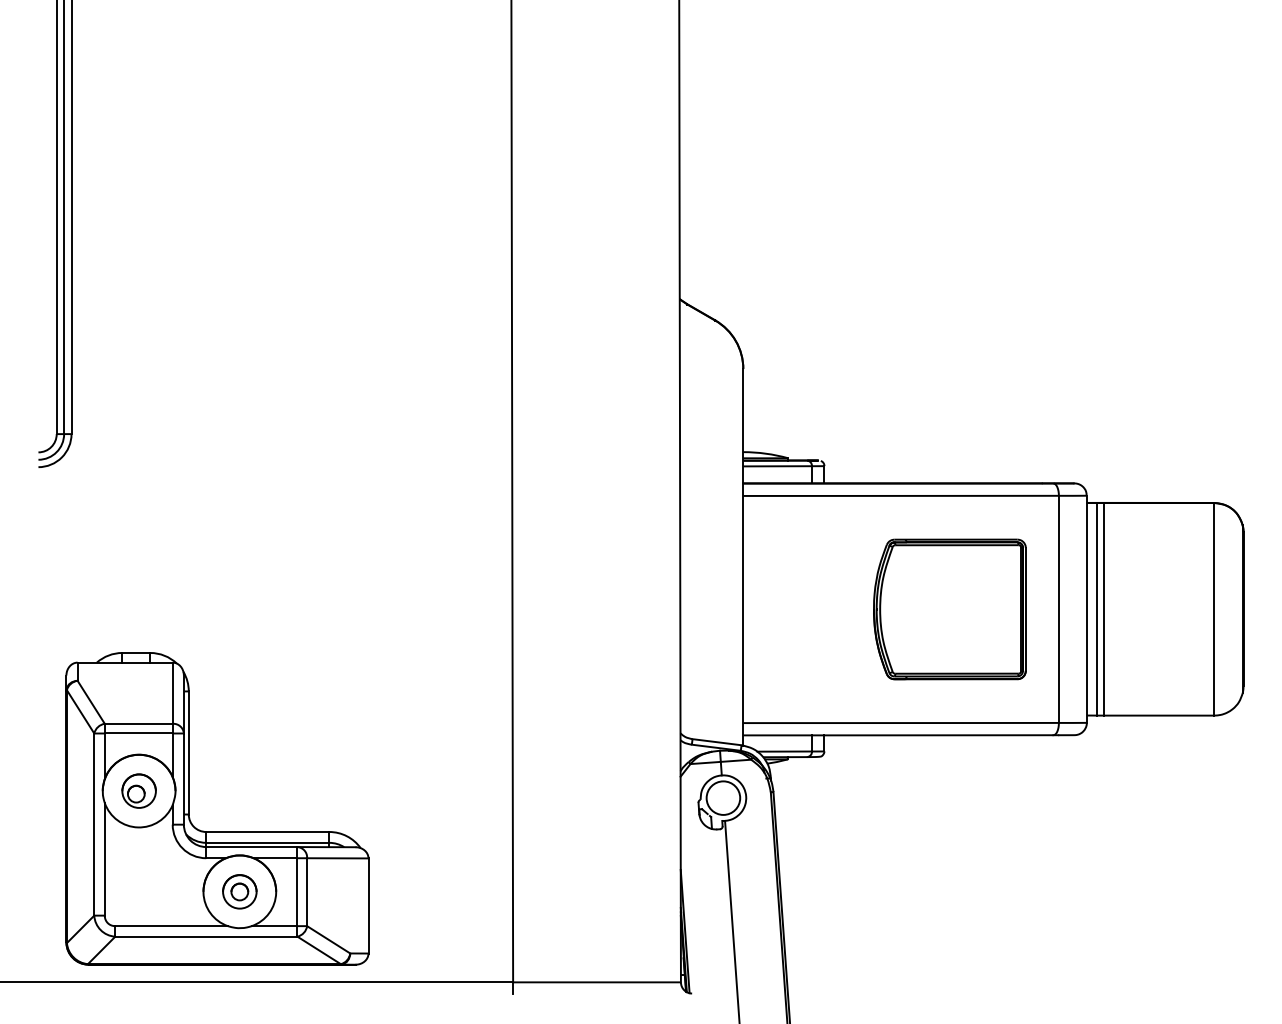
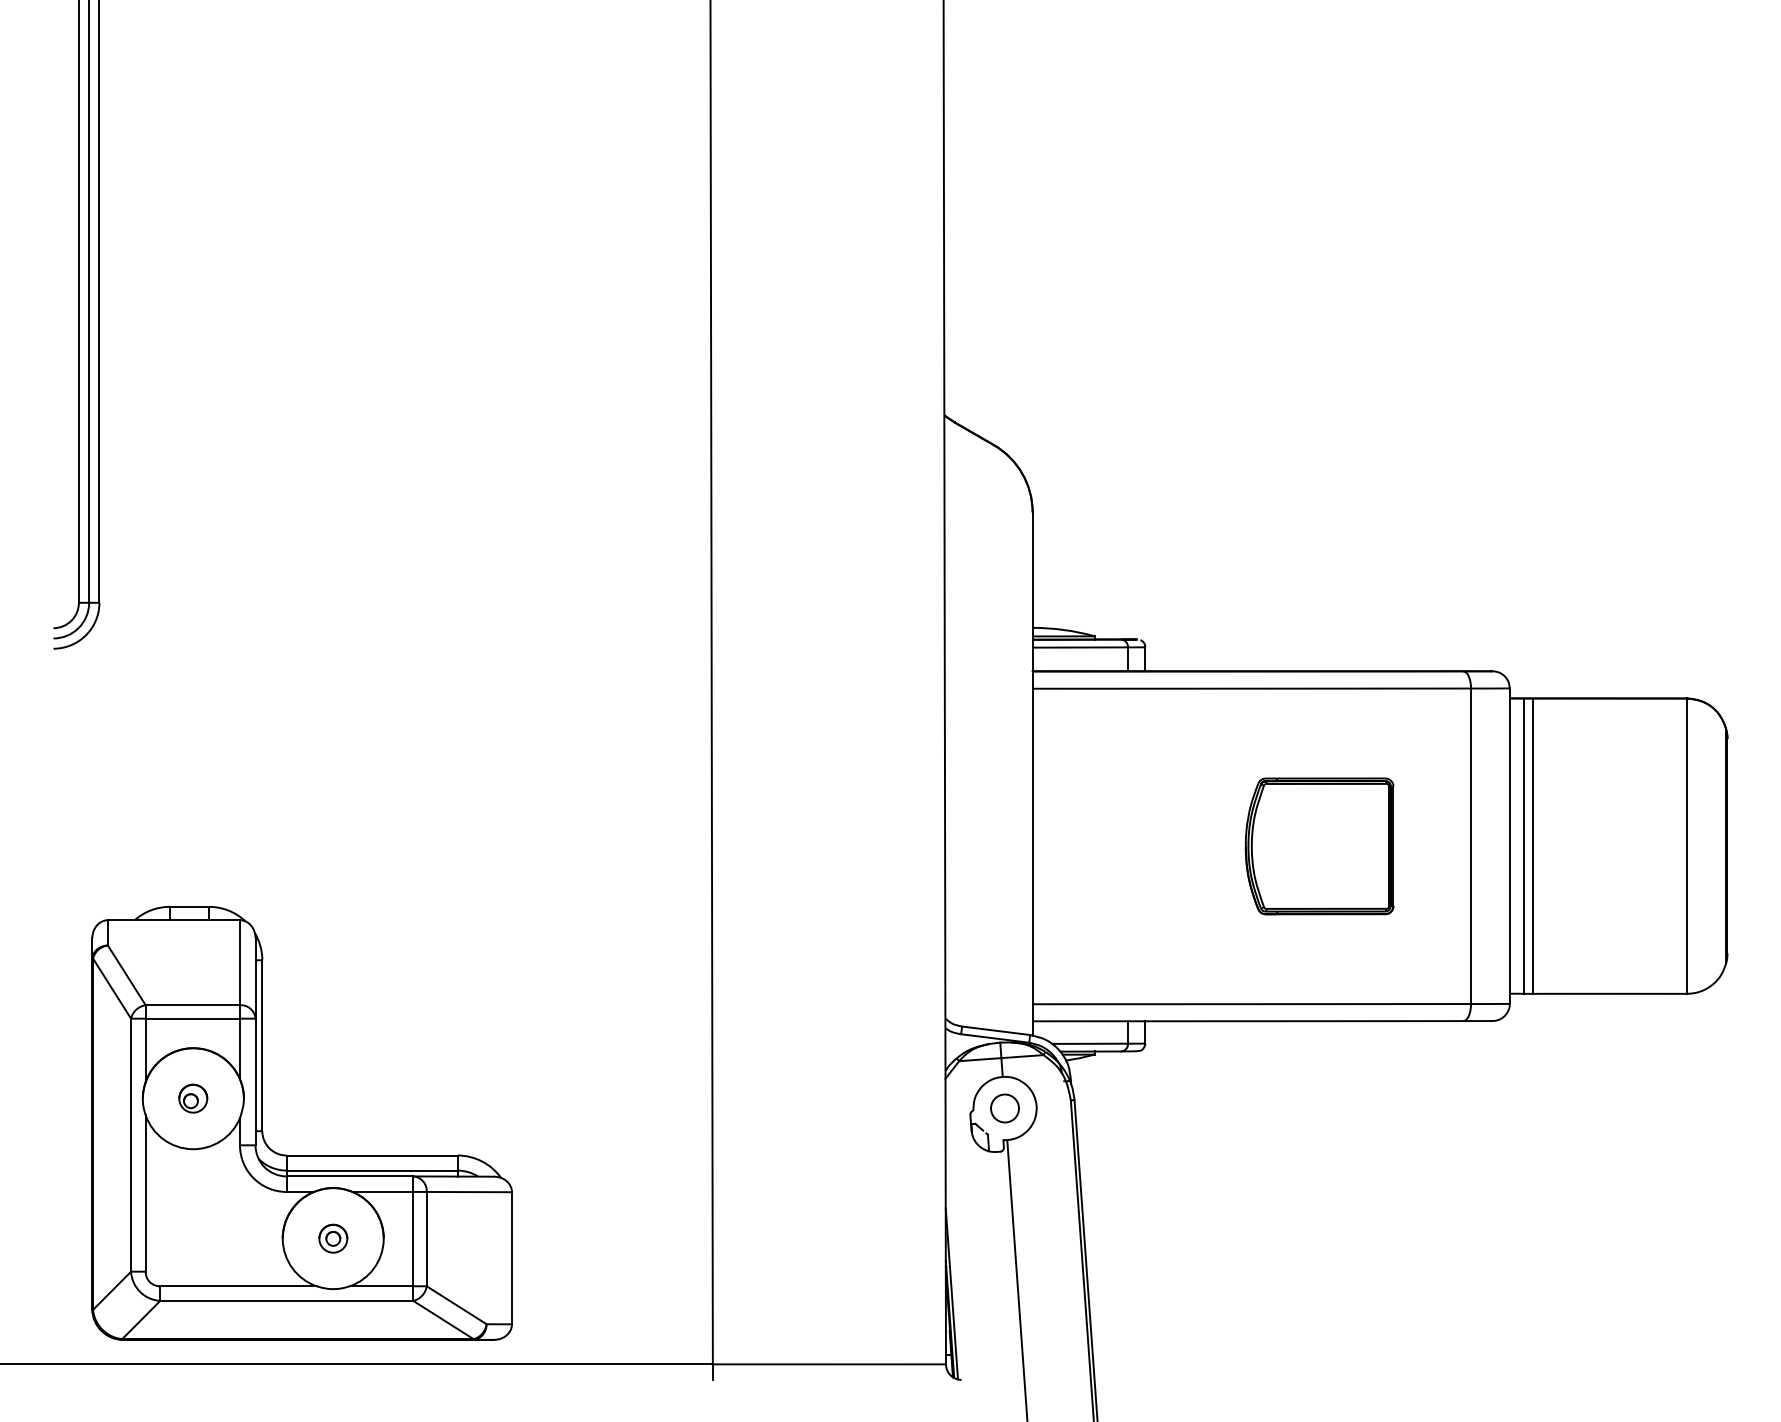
part: (949, 609) -> (1319, 846), size x0.7
part: (138, 790) -> (192, 1097), size x0.6
circle: (723, 797) -> (1005, 1107), size x0.6
part: (239, 891) -> (332, 1238), size x0.6

